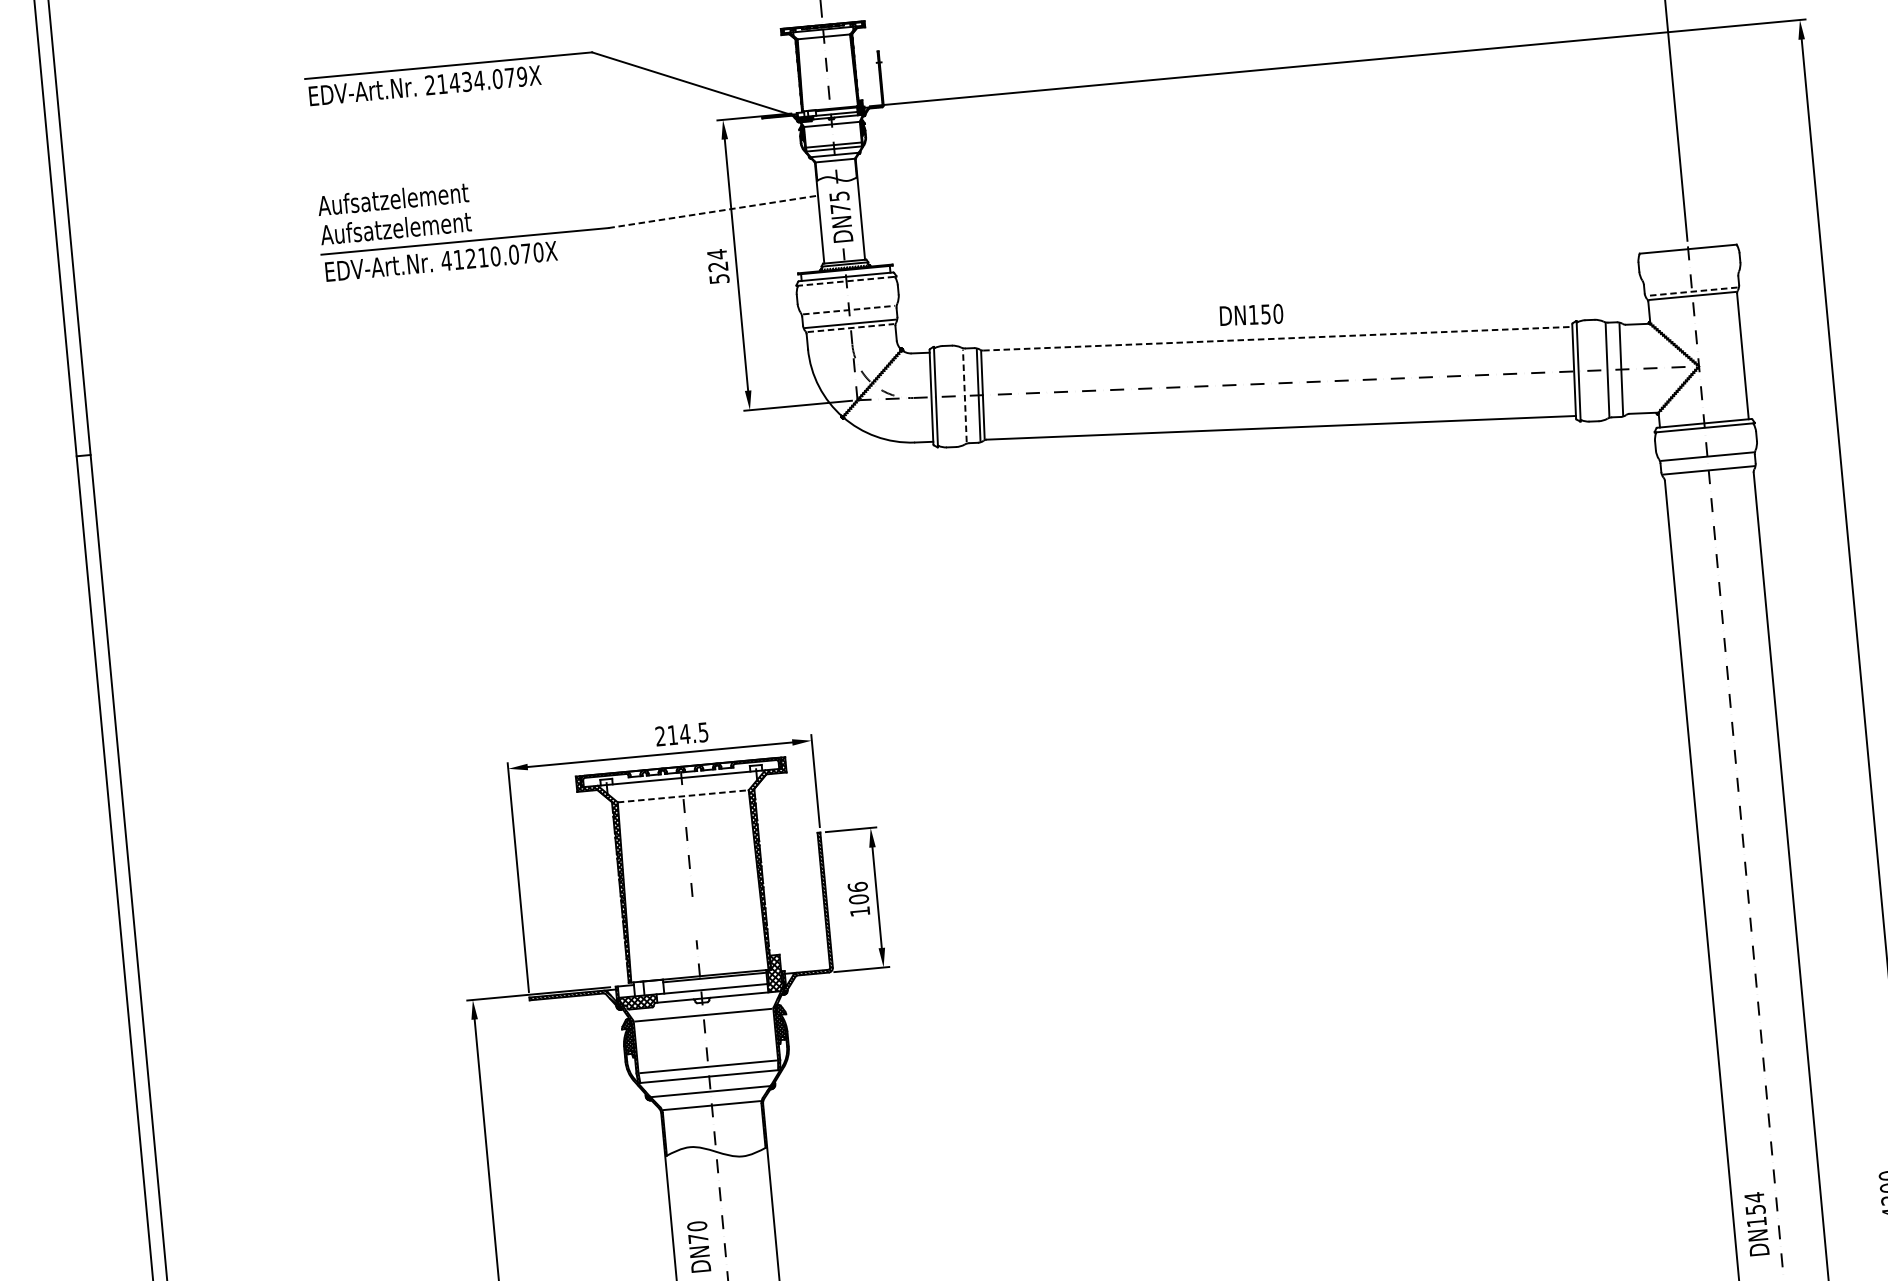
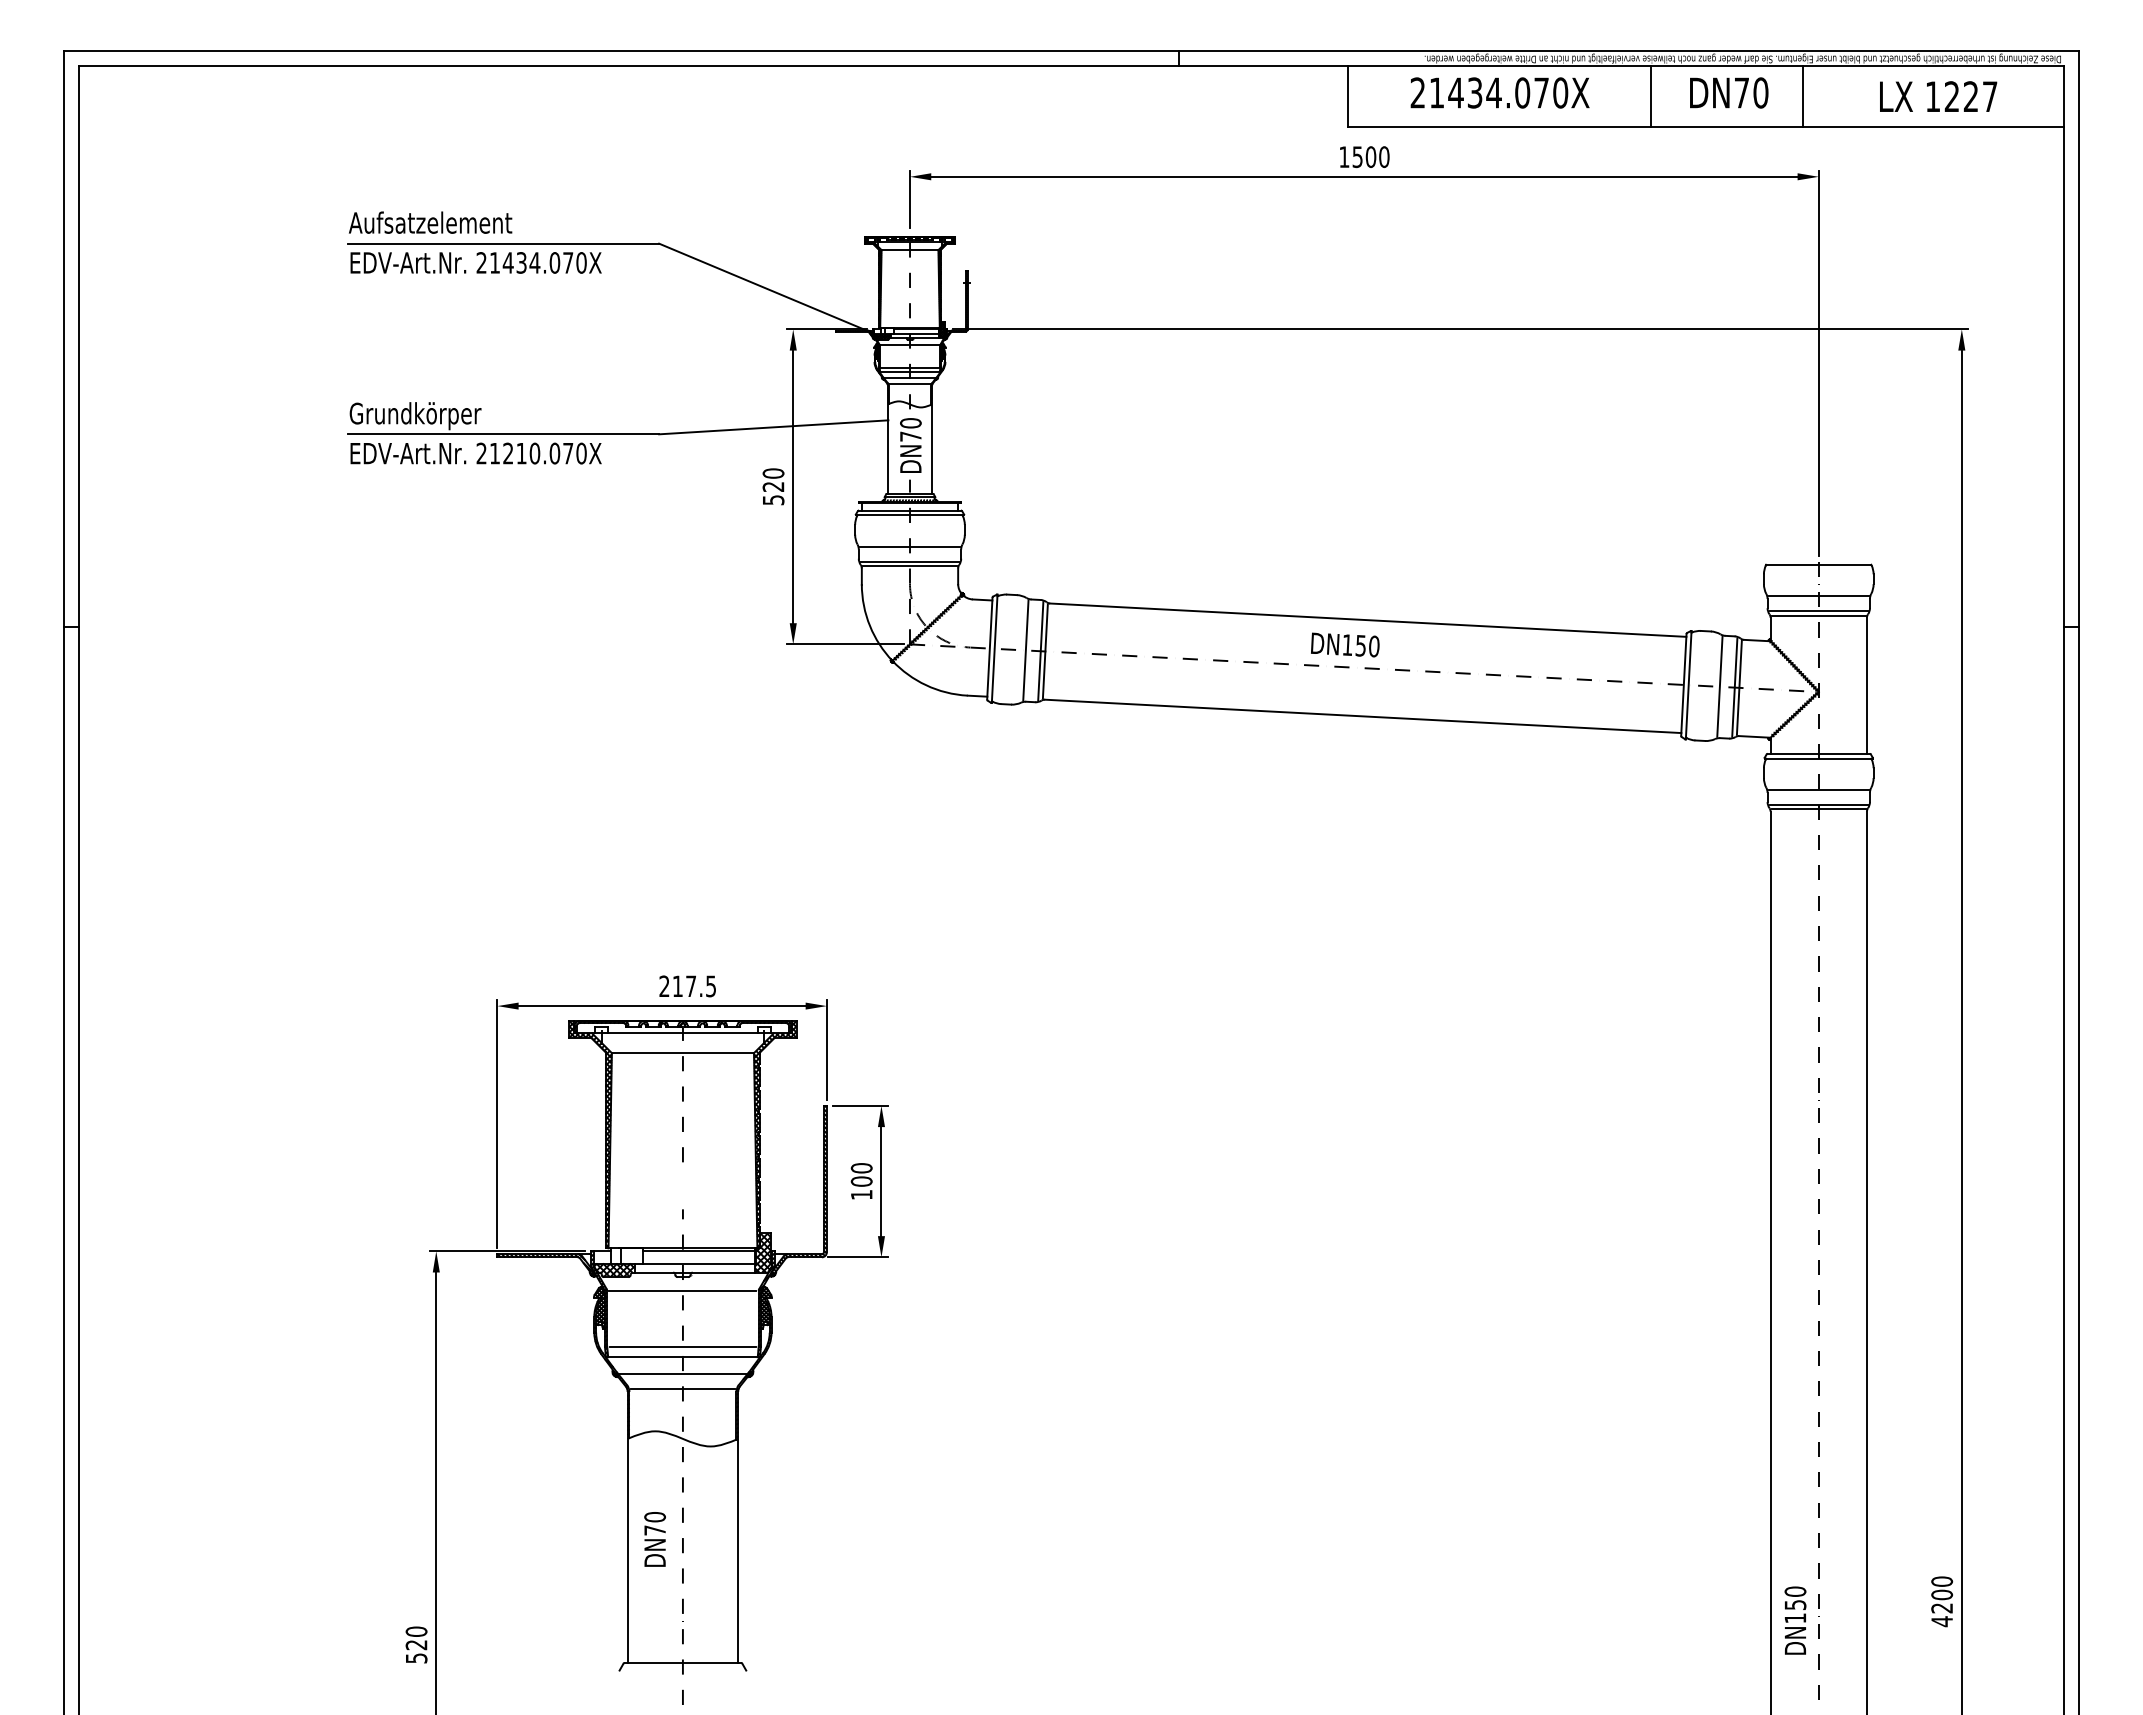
text: (522, 76) -> (581, 262), 21434.079X -> 21434.070X
text: (839, 196) -> (910, 423), DN75 -> DN70
text: (393, 198) -> (430, 222), moved
line: (713, 212) -> (773, 427), dashed -> solid
text: (396, 231) -> (430, 416), Aufsatzelement -> Grundkörper
text: (717, 254) -> (773, 473), 524 -> 520
text: (446, 260) -> (481, 453), 41210.070X -> 21210.070X
line: (1690, 278) -> (1818, 596), added
line: (846, 281) -> (910, 515), dashed -> solid
line: (1691, 291) -> (1818, 610), dashed -> solid
line: (849, 309) -> (910, 546), dashed -> solid
text: (1251, 314) -> (1345, 644), moved
line: (851, 328) -> (910, 566), dashed -> solid
line: (1278, 339) -> (1368, 620), dashed -> solid
line: (1624, 369) -> (1738, 687), added
line: (964, 395) -> (1025, 649), dashed -> solid
line: (1708, 474) -> (1818, 809), added
text: (684, 733) -> (690, 985), 214.5 -> 217.5
line: (683, 796) -> (683, 1053), dashed -> solid
text: (857, 887) -> (861, 1168), 106 -> 100
text: (1754, 1197) -> (1795, 1591), DN154 -> DN150

